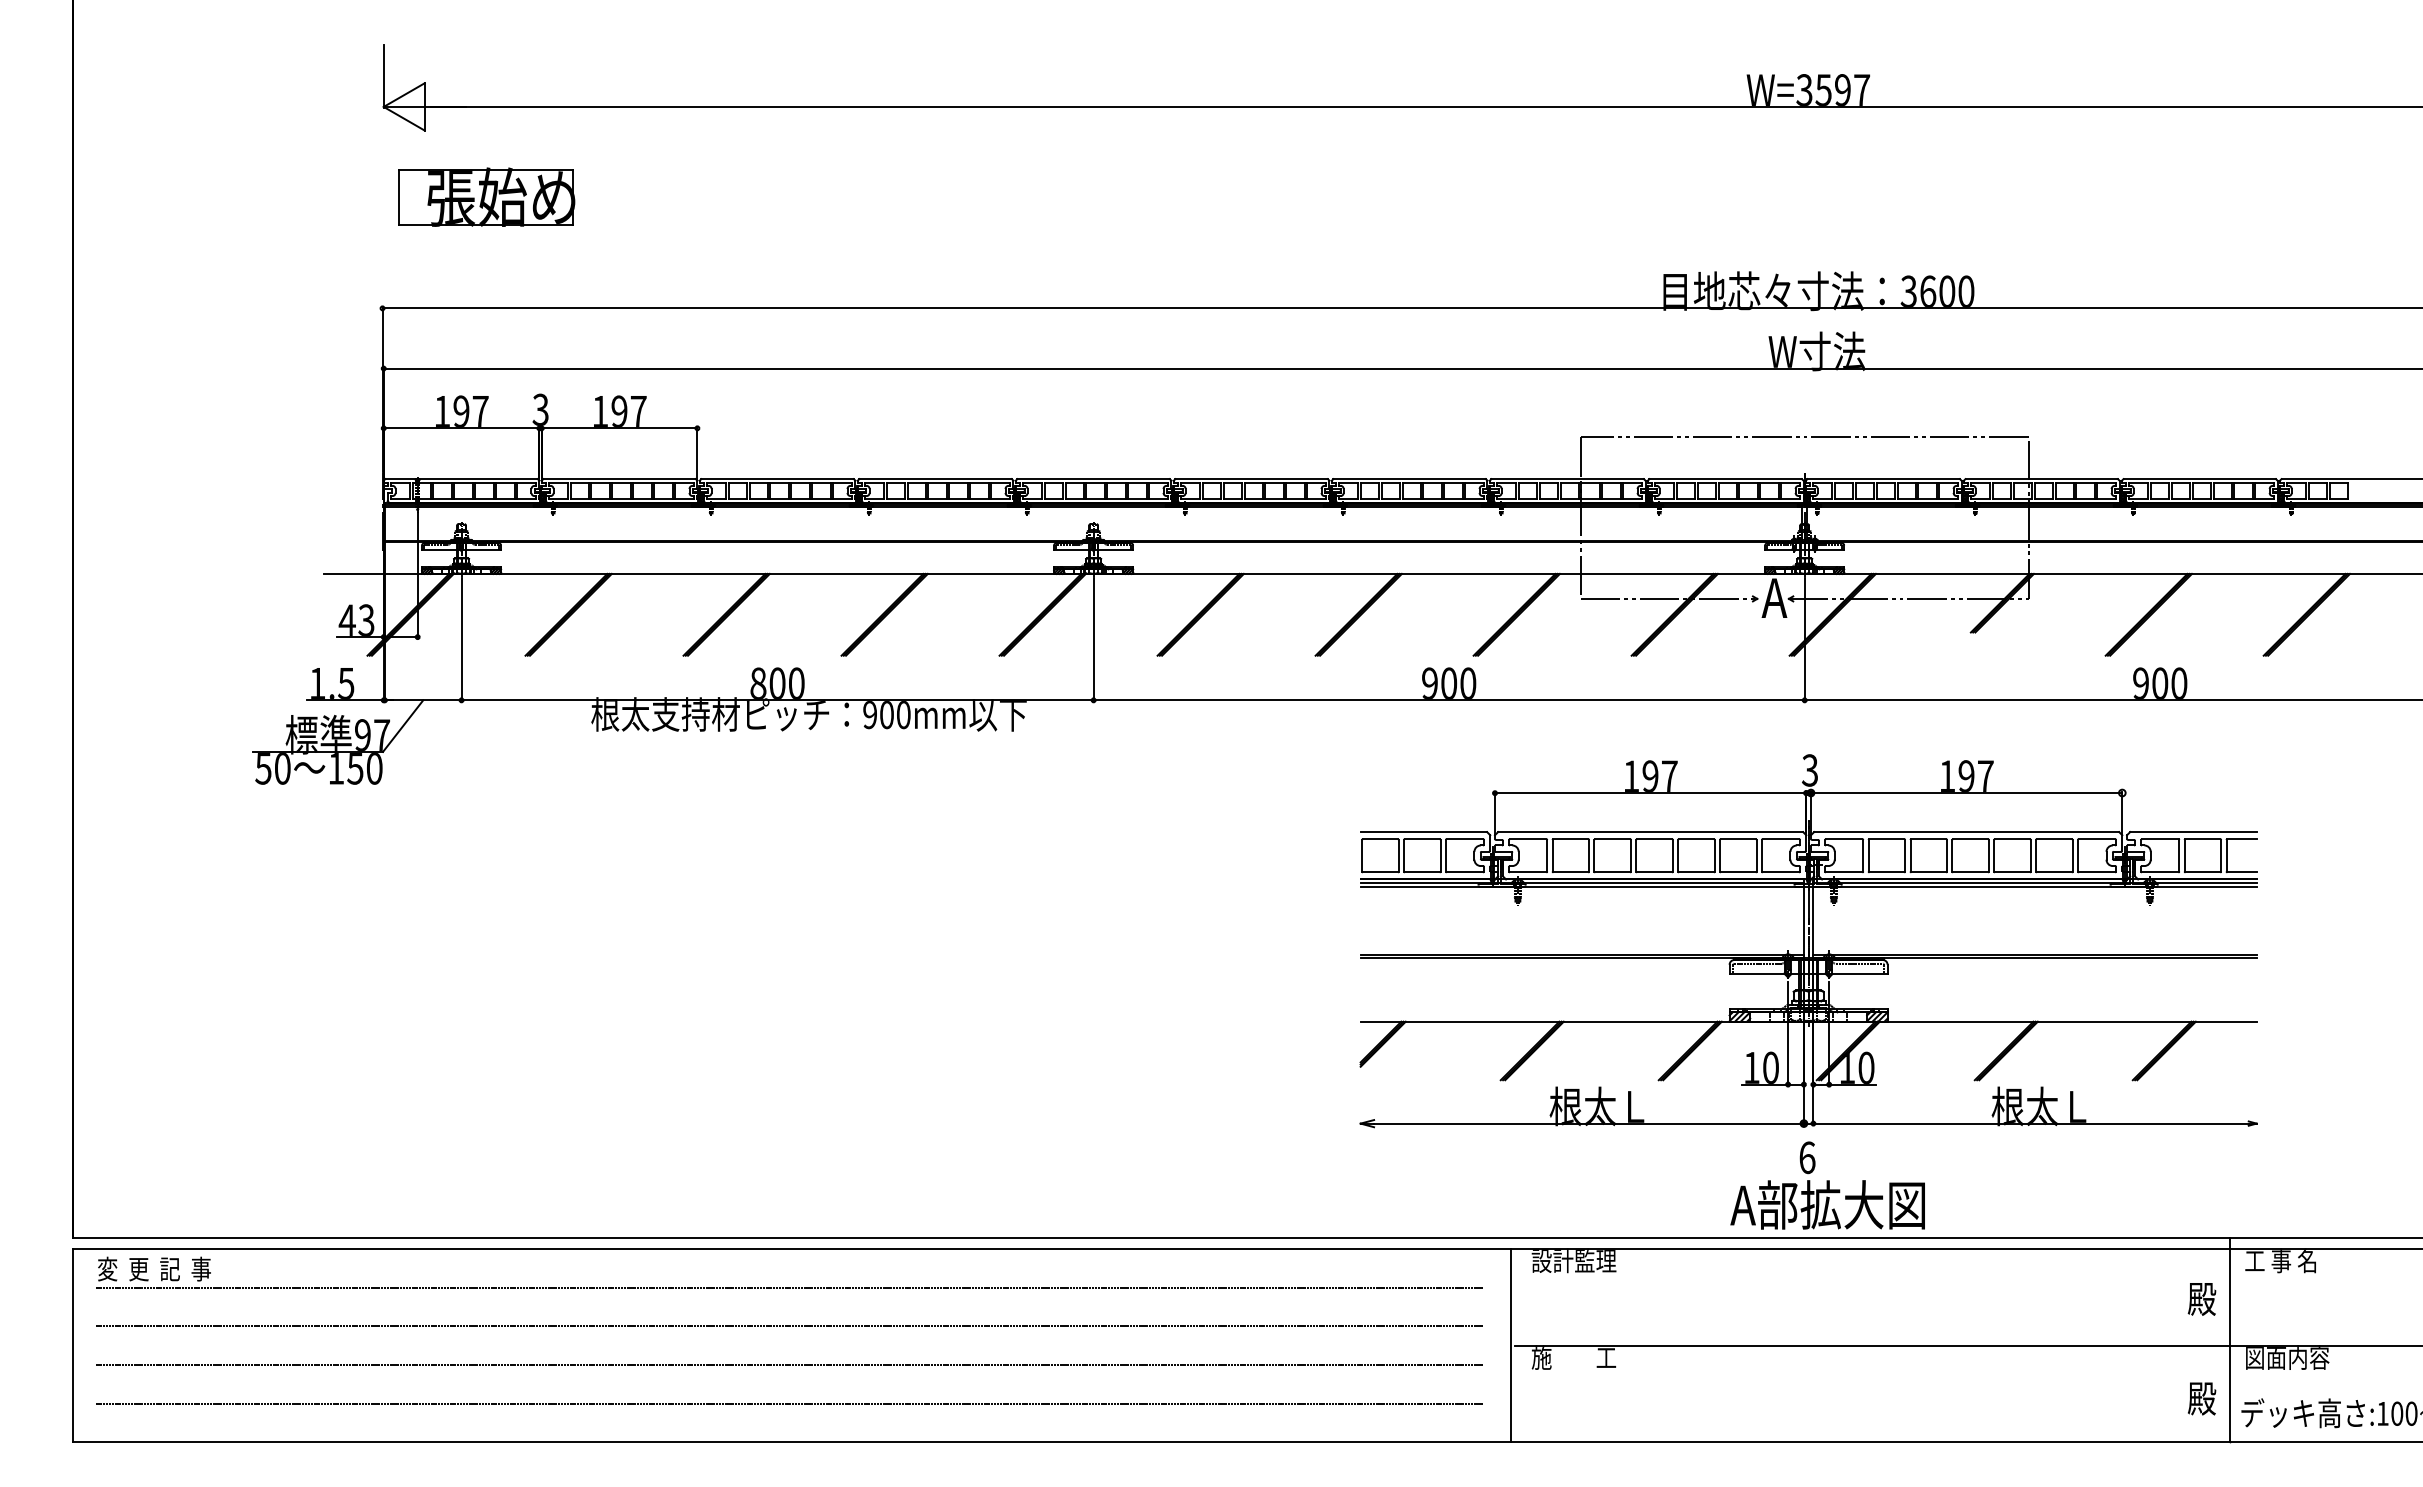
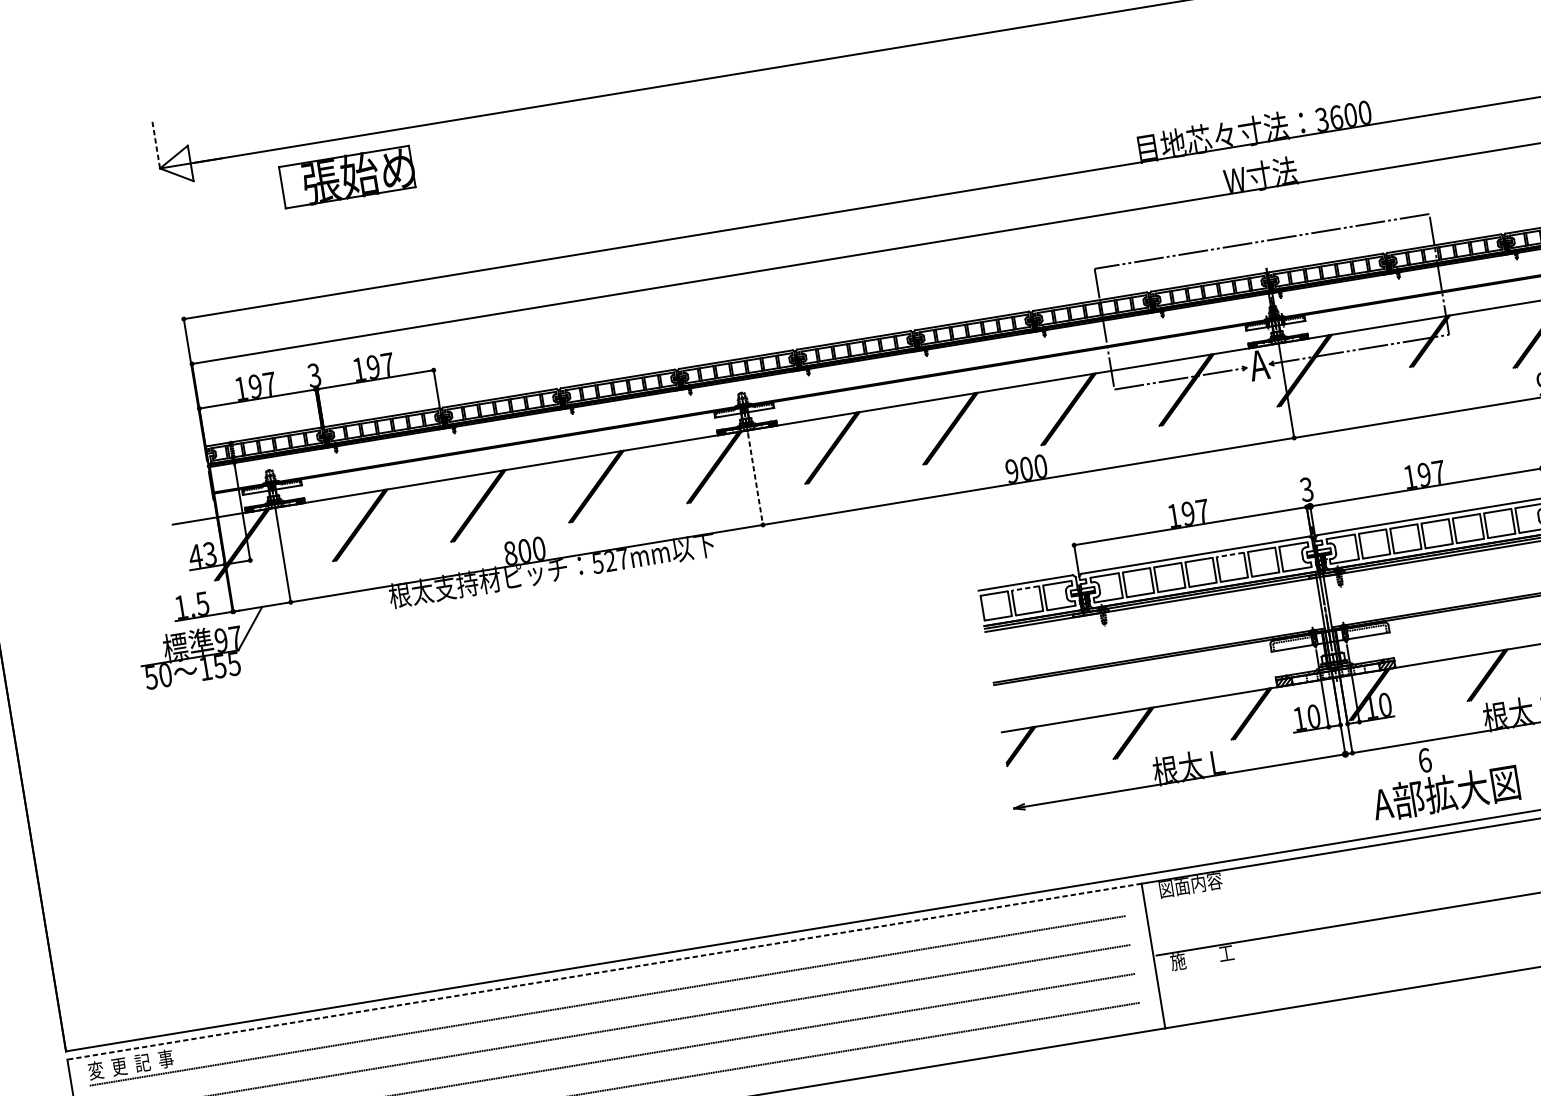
line: (383, 76) -> (156, 145), solid -> dashed
part: (486, 196) -> (347, 176), moved
line: (1093, 639) -> (755, 479), solid -> dashed
text: (886, 715) -> (610, 561), 900mm -> 527mm
text: (374, 768) -> (234, 663), 150 -> 155
line: (1421, 839) -> (1024, 588), solid -> dashed
line: (1695, 839) -> (1229, 555), solid -> dashed
text: (1827, 1185) -> (1443, 778), moved
line: (791, 1248) -> (604, 971), solid -> dashed
text: (1573, 1261) -> (1190, 885), 設計監理 -> 図面内容

